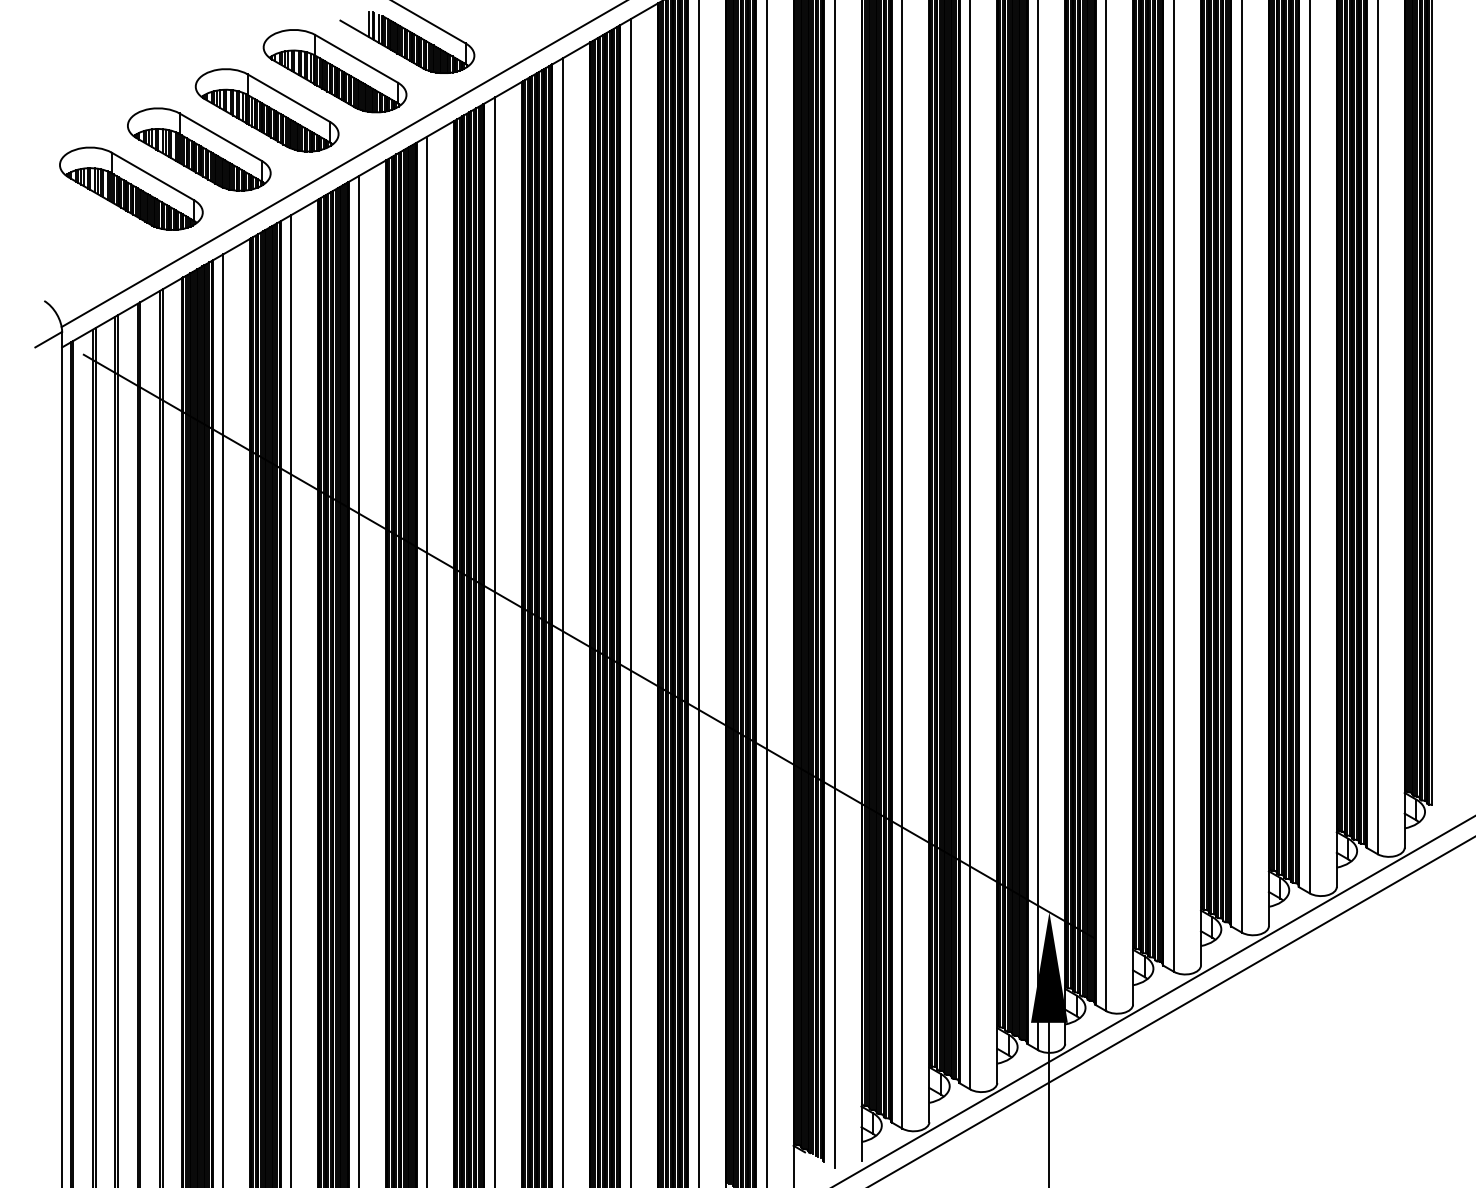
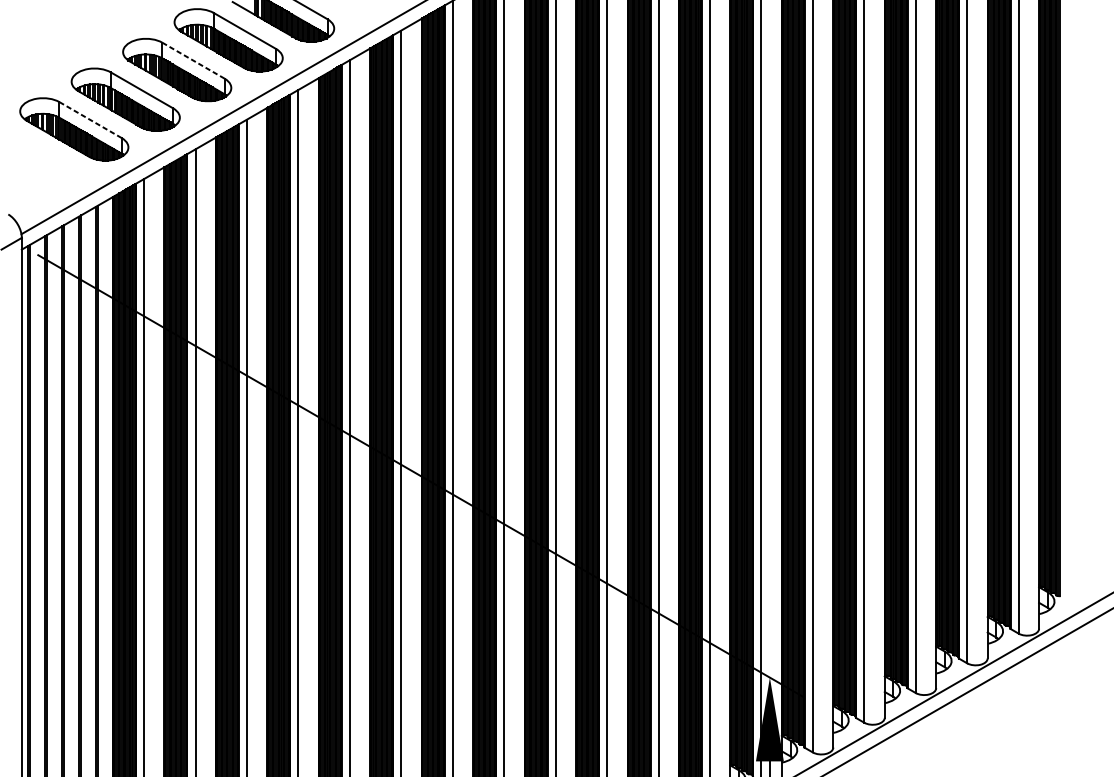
line: (289, 98) -> (194, 61), solid -> dashed
line: (153, 176) -> (91, 120), solid -> dashed

